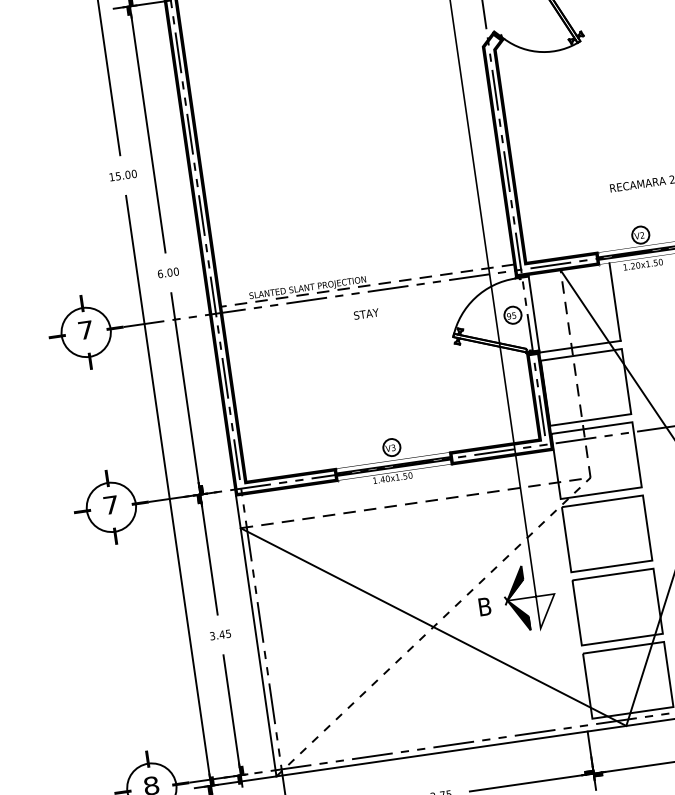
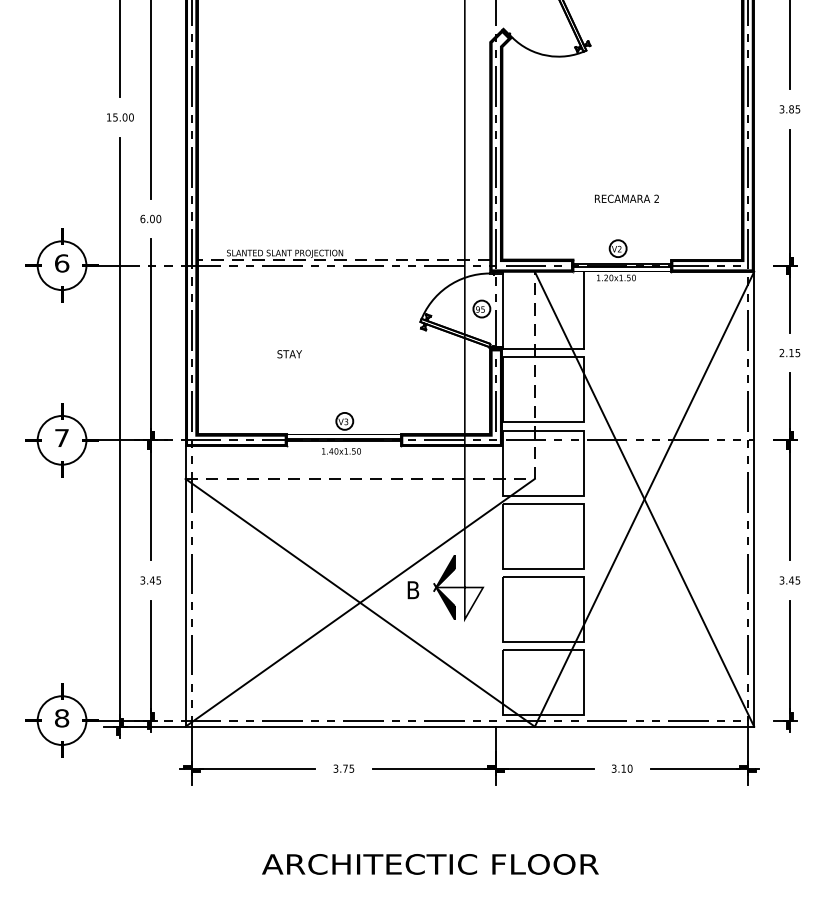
text: (366, 314) -> (289, 354), moved
text: (86, 330) -> (62, 263), 7 -> 6
line: (433, 626) -> (360, 602), dashed -> solid

